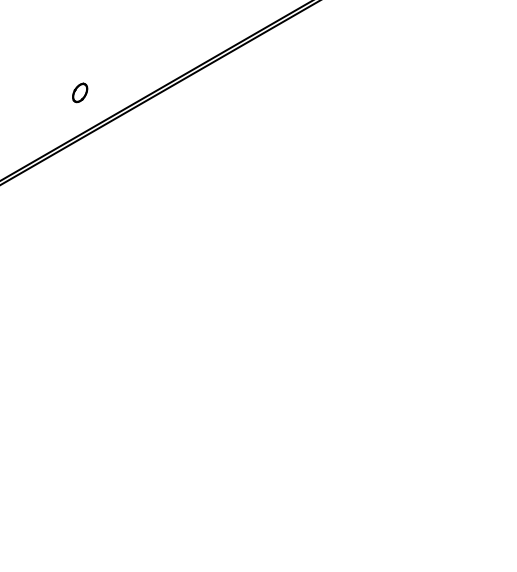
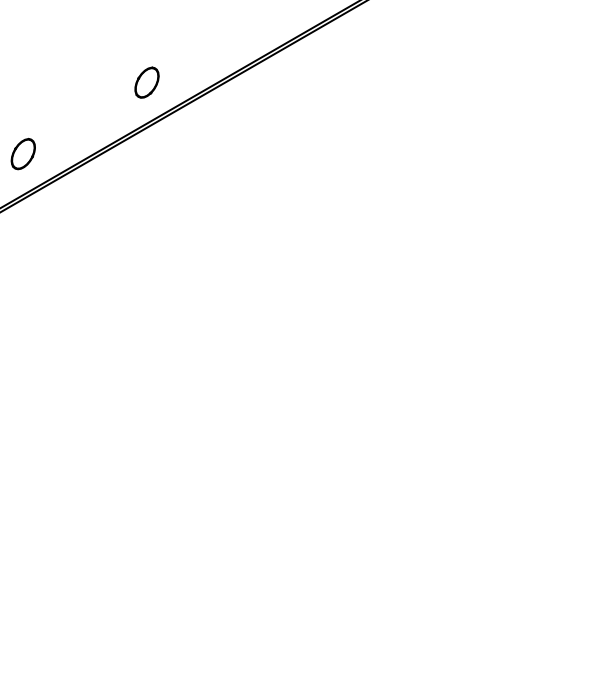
part: (79, 92) -> (146, 82), size x1.67

